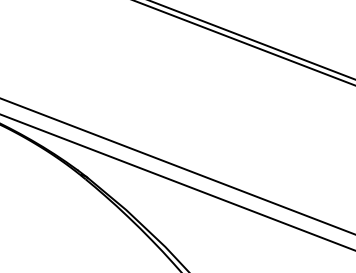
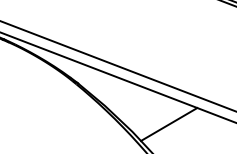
line: (217, 236) -> (169, 124), added

